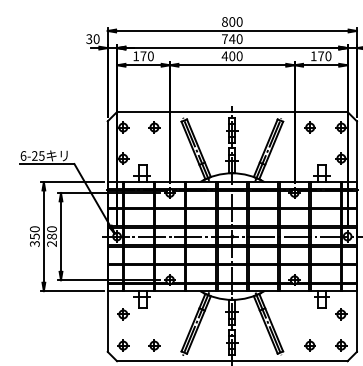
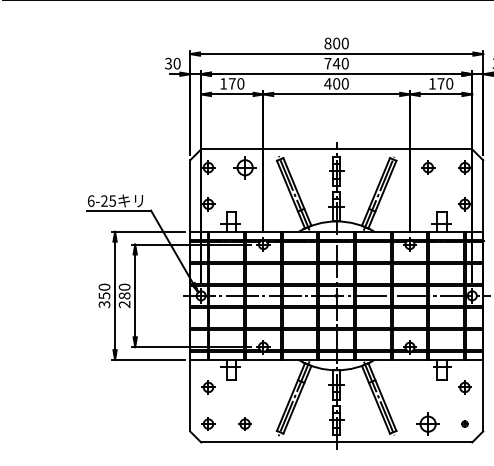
part: (153, 127) -> (244, 167), size x1.6
part: (310, 345) -> (428, 423), size x1.6
part: (341, 345) -> (464, 423), size x0.6

